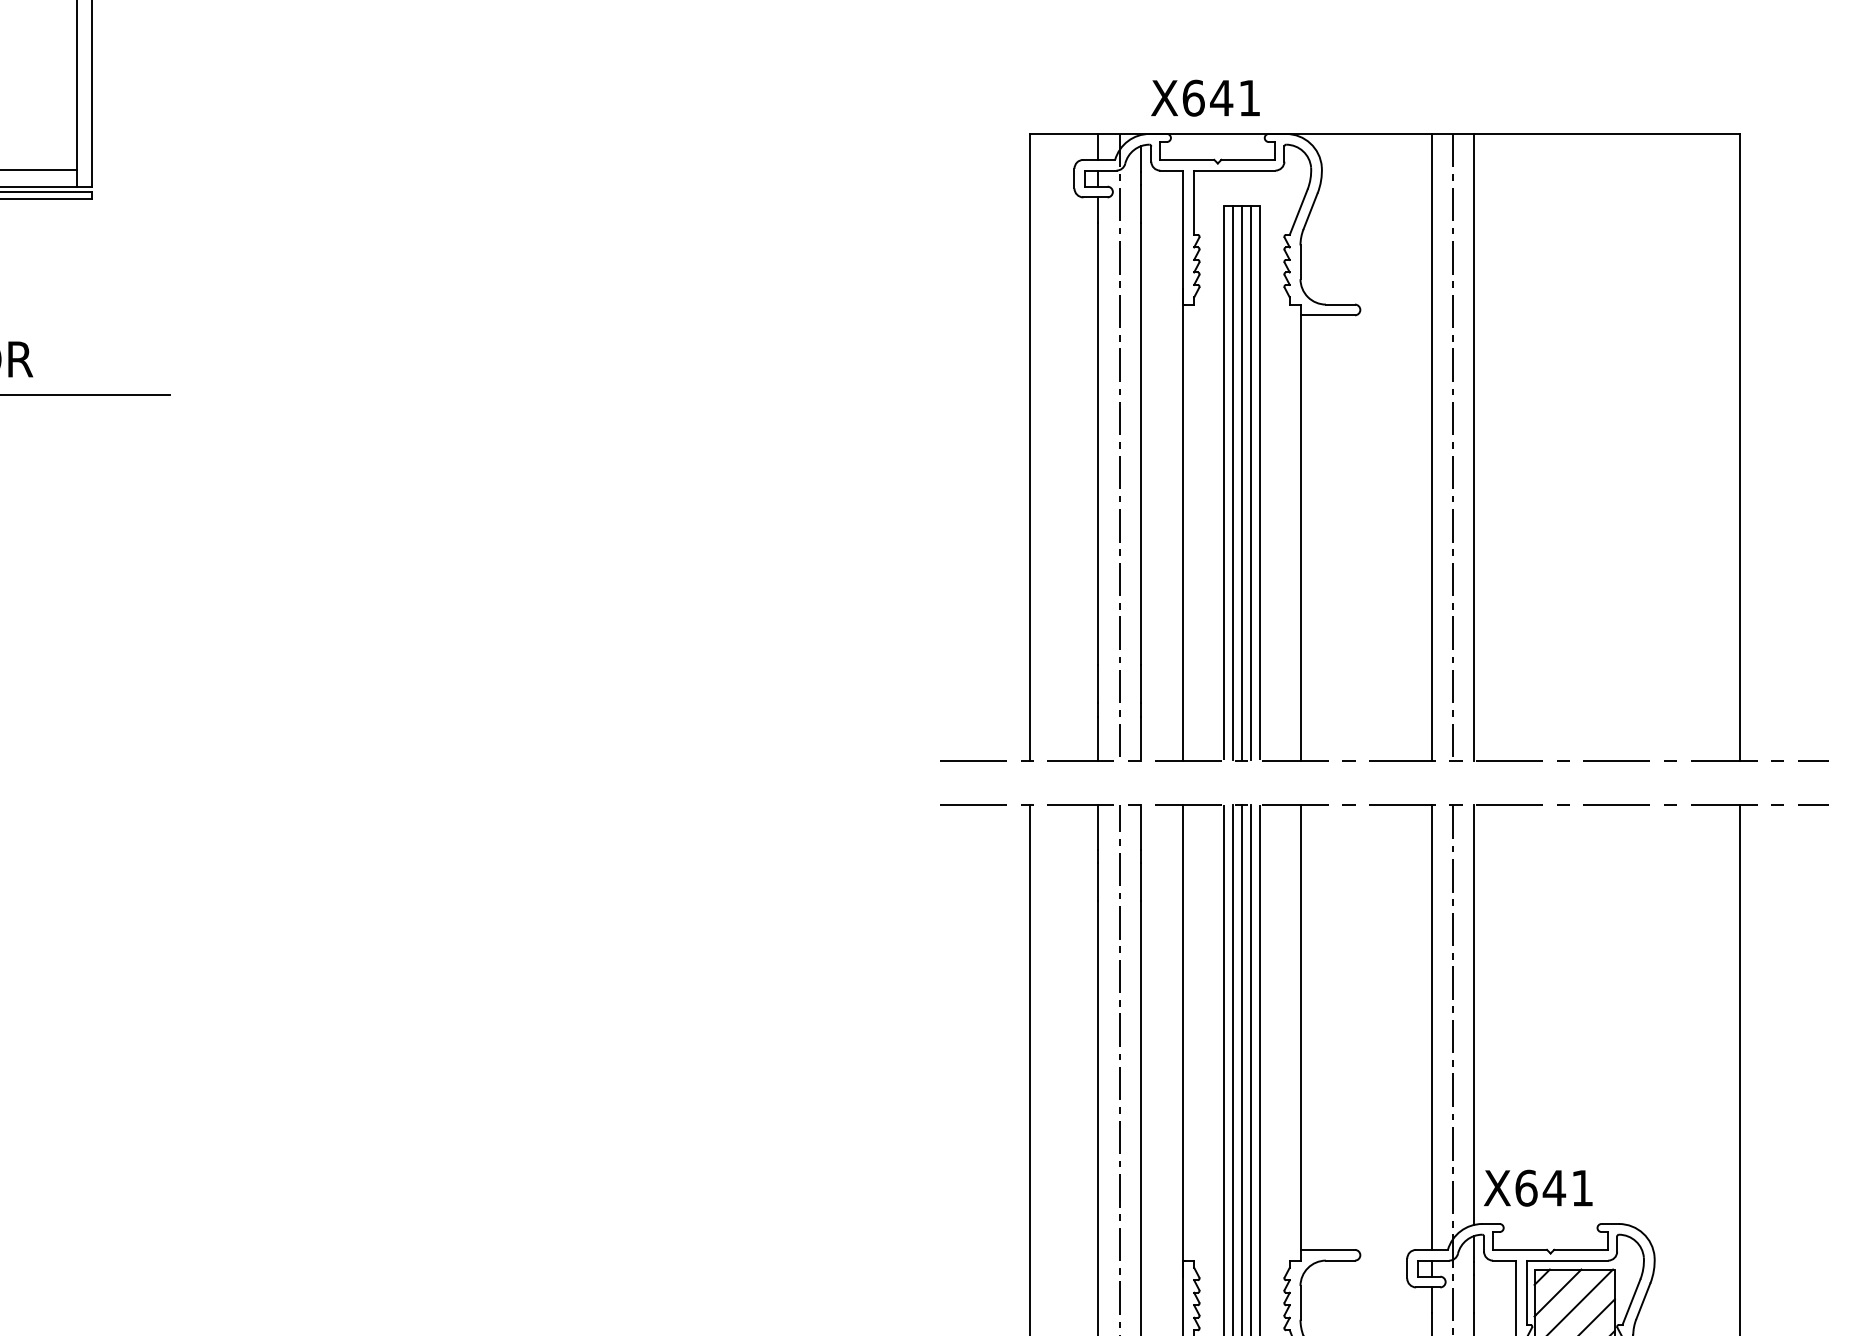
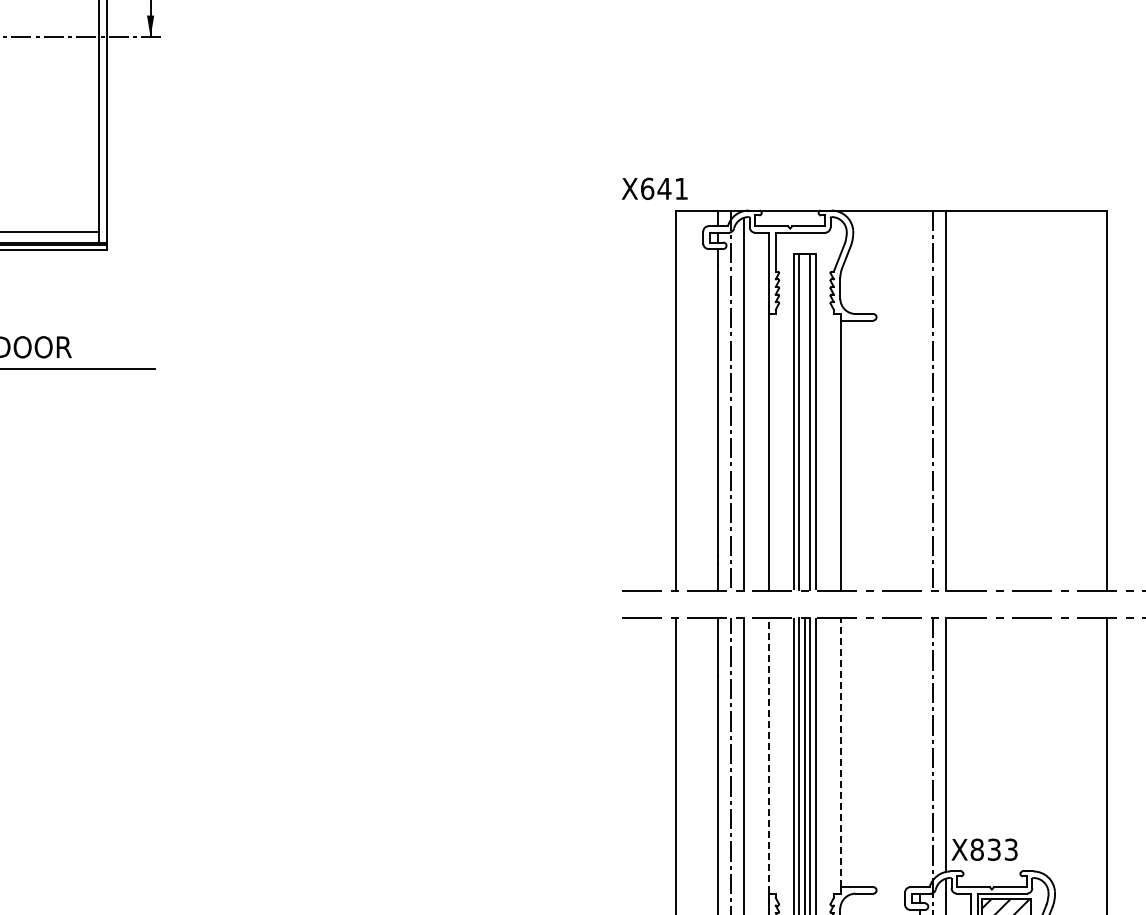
text: (1205, 97) -> (654, 188), moved
line: (1431, 447) -> (919, 400), removed
line: (1241, 481) -> (804, 421), removed
line: (1300, 1027) -> (840, 752), solid -> dashed
line: (1431, 1027) -> (919, 752), removed
line: (1183, 1040) -> (769, 760), solid -> dashed
text: (1553, 1187) -> (993, 849), X641 -> X833

